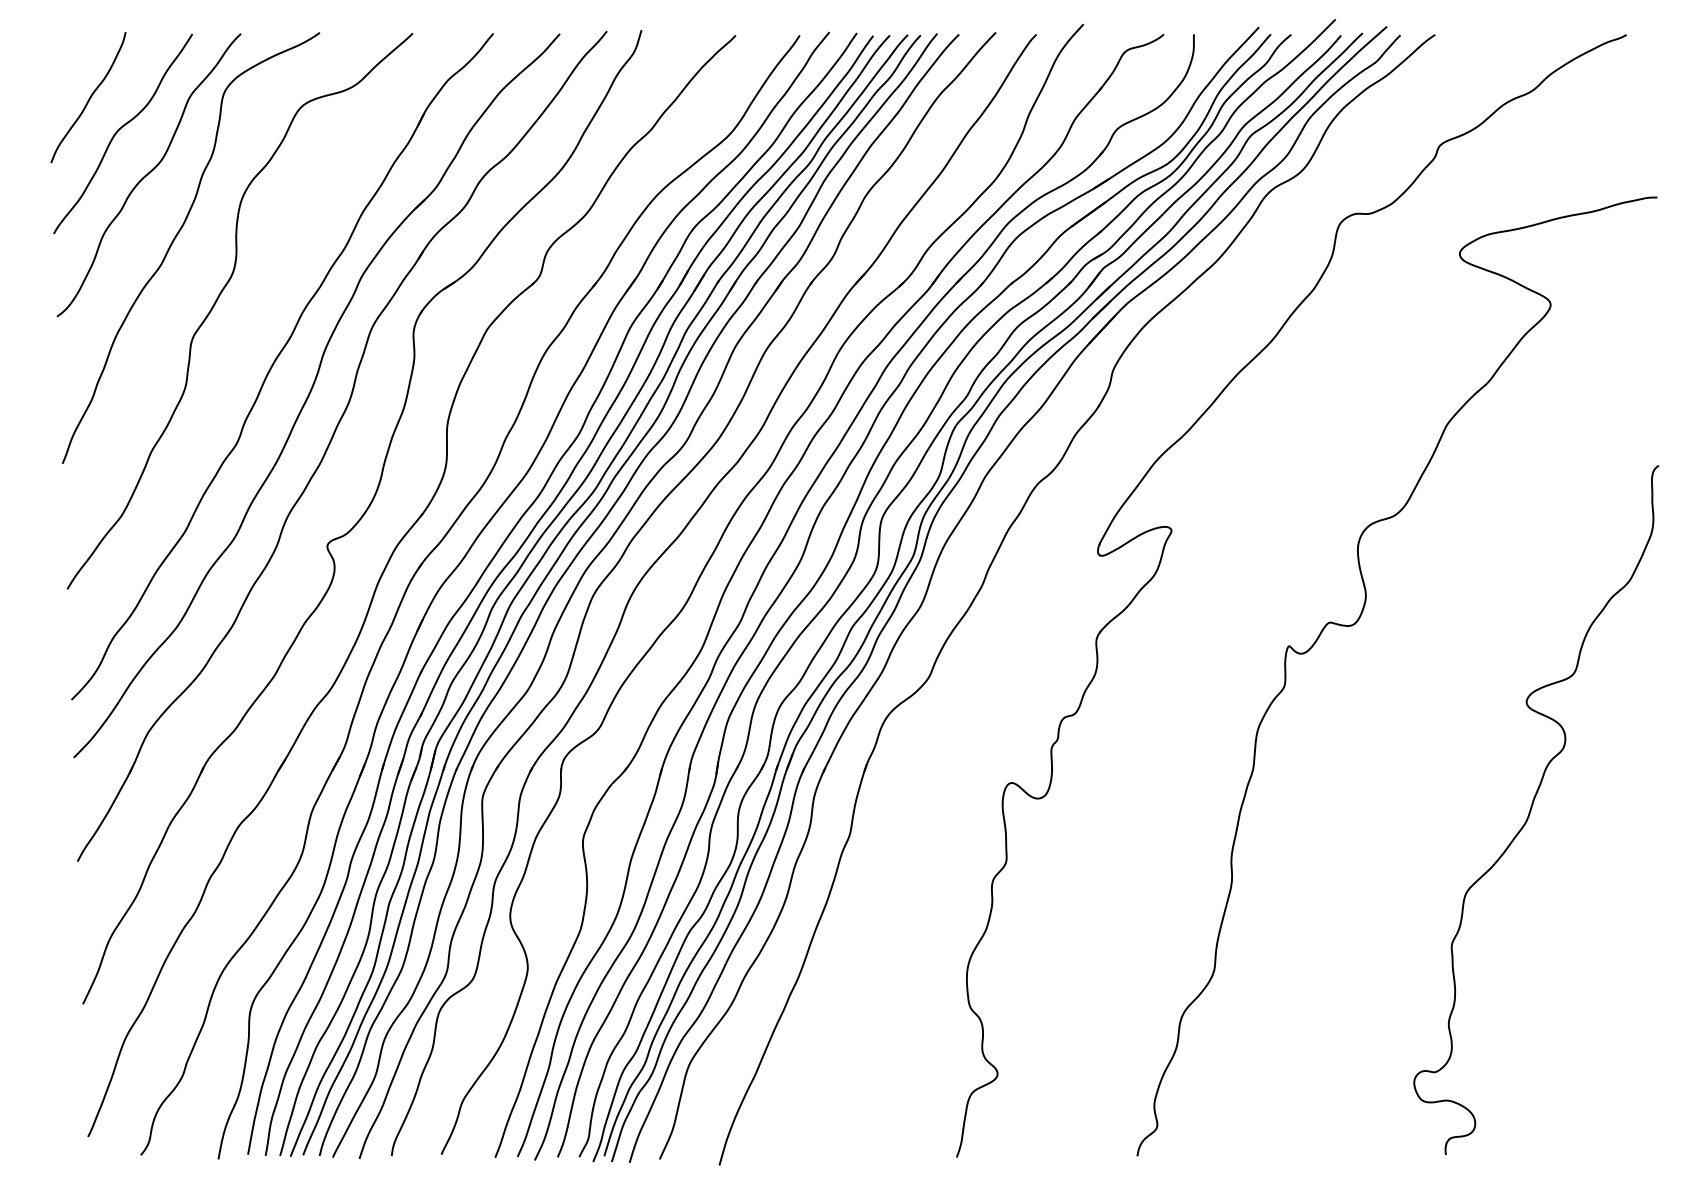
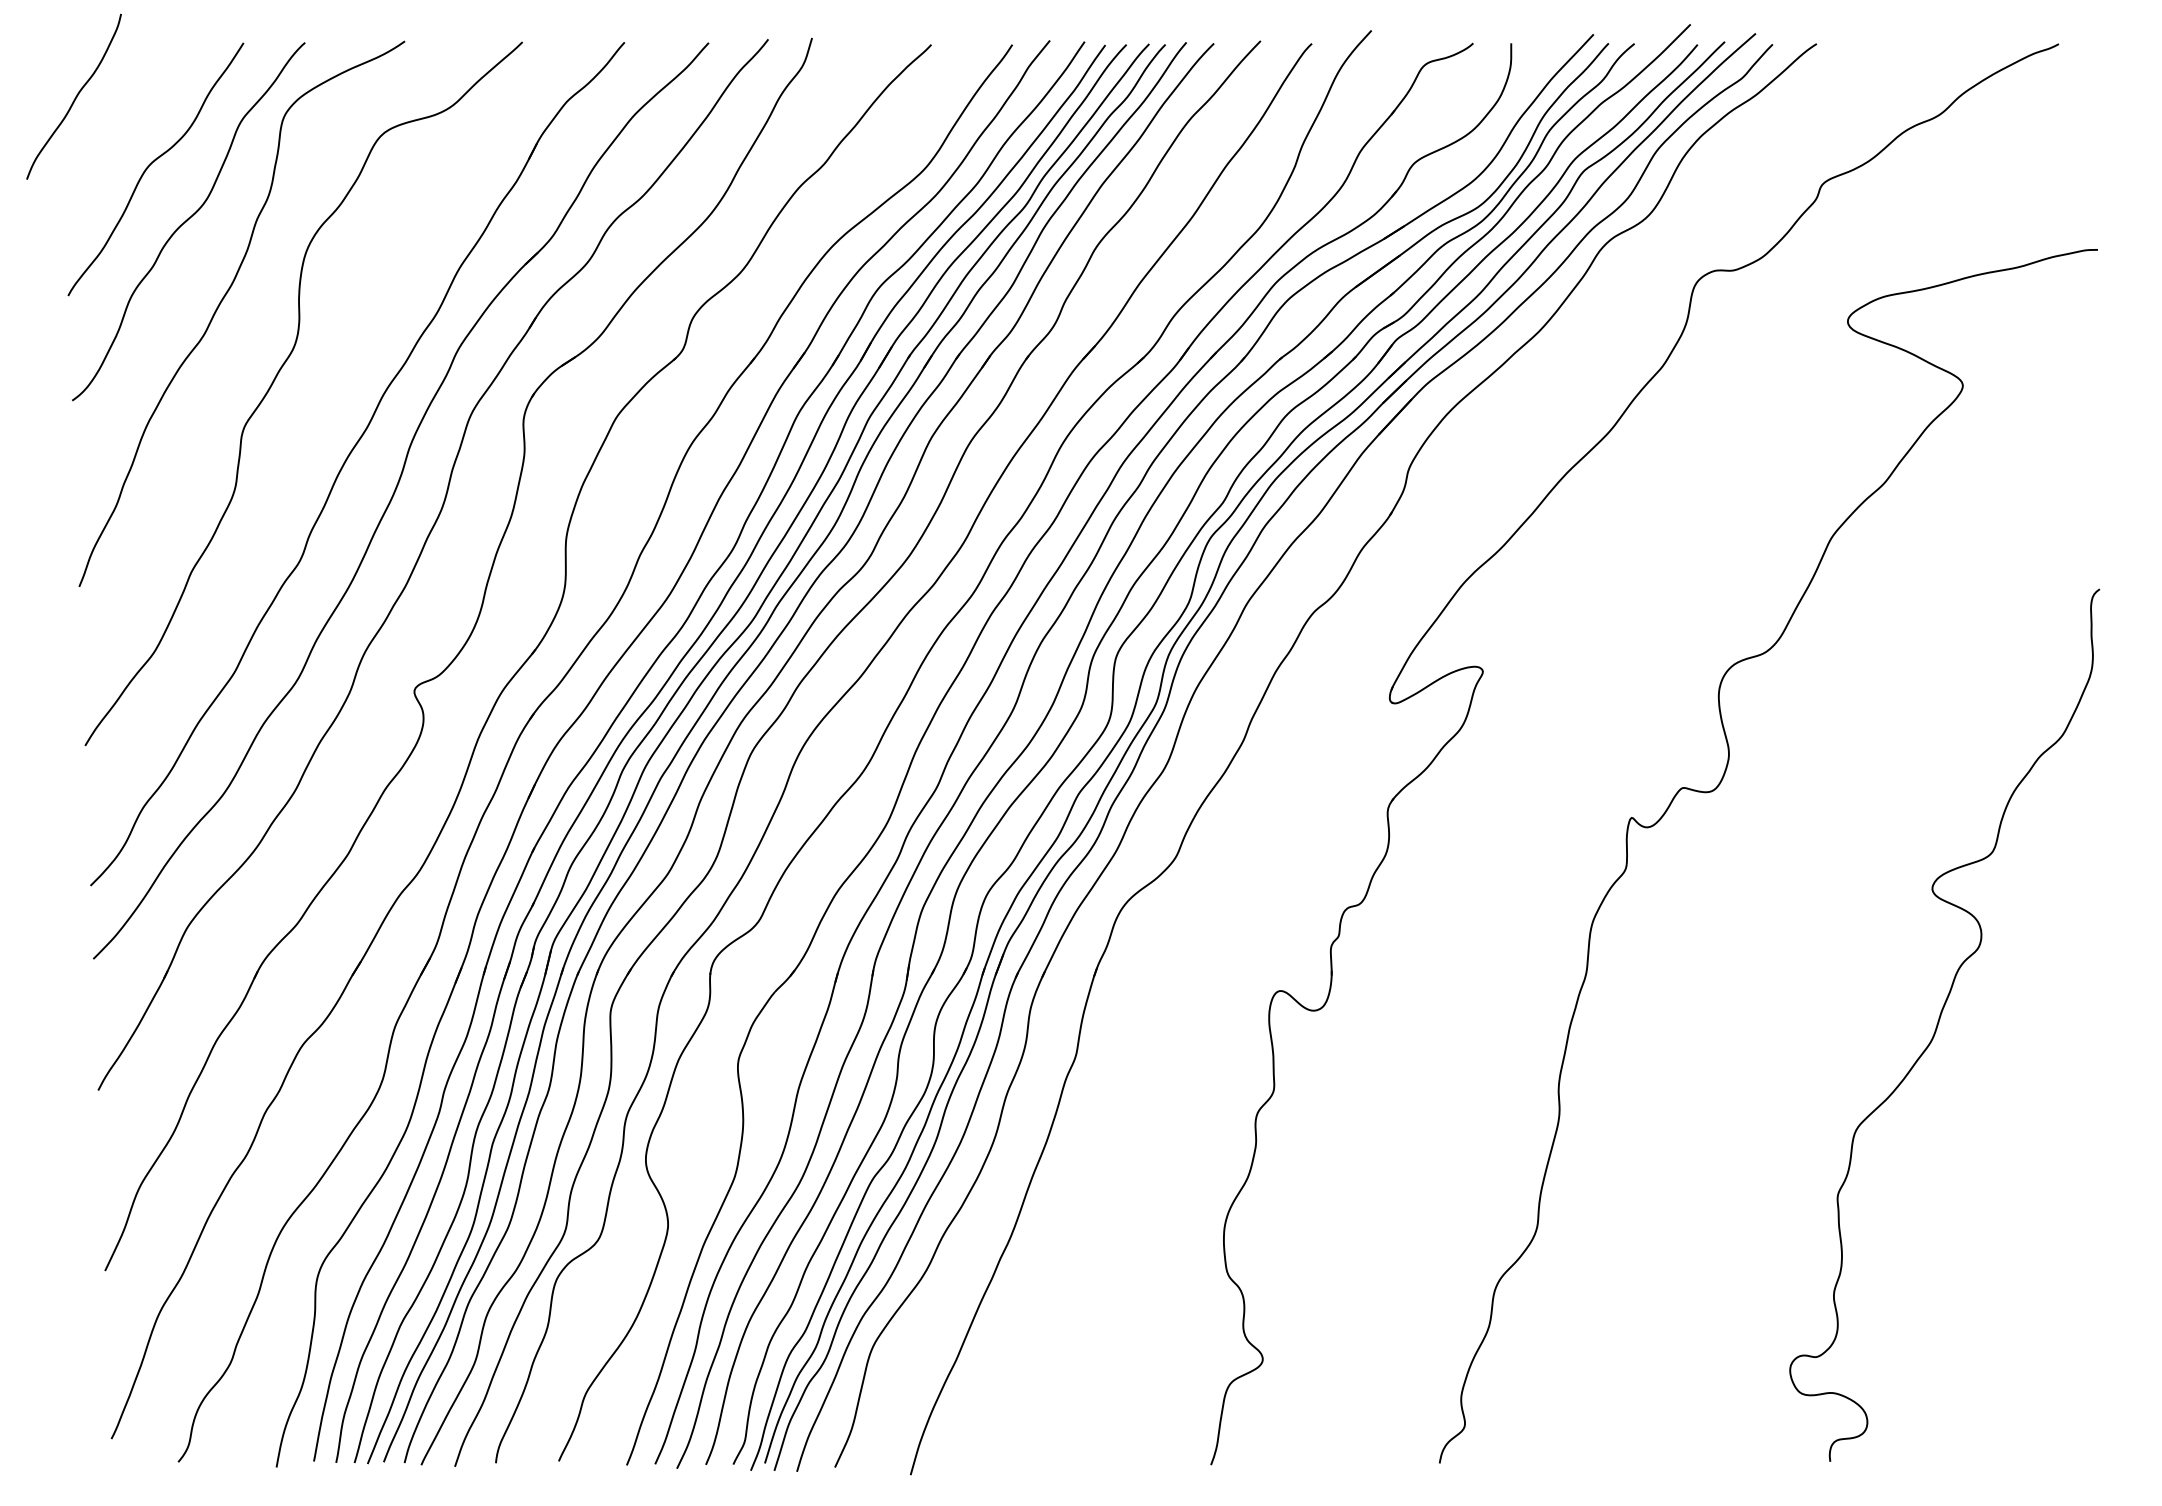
curve: (89, 97) -> (75, 96), moved

